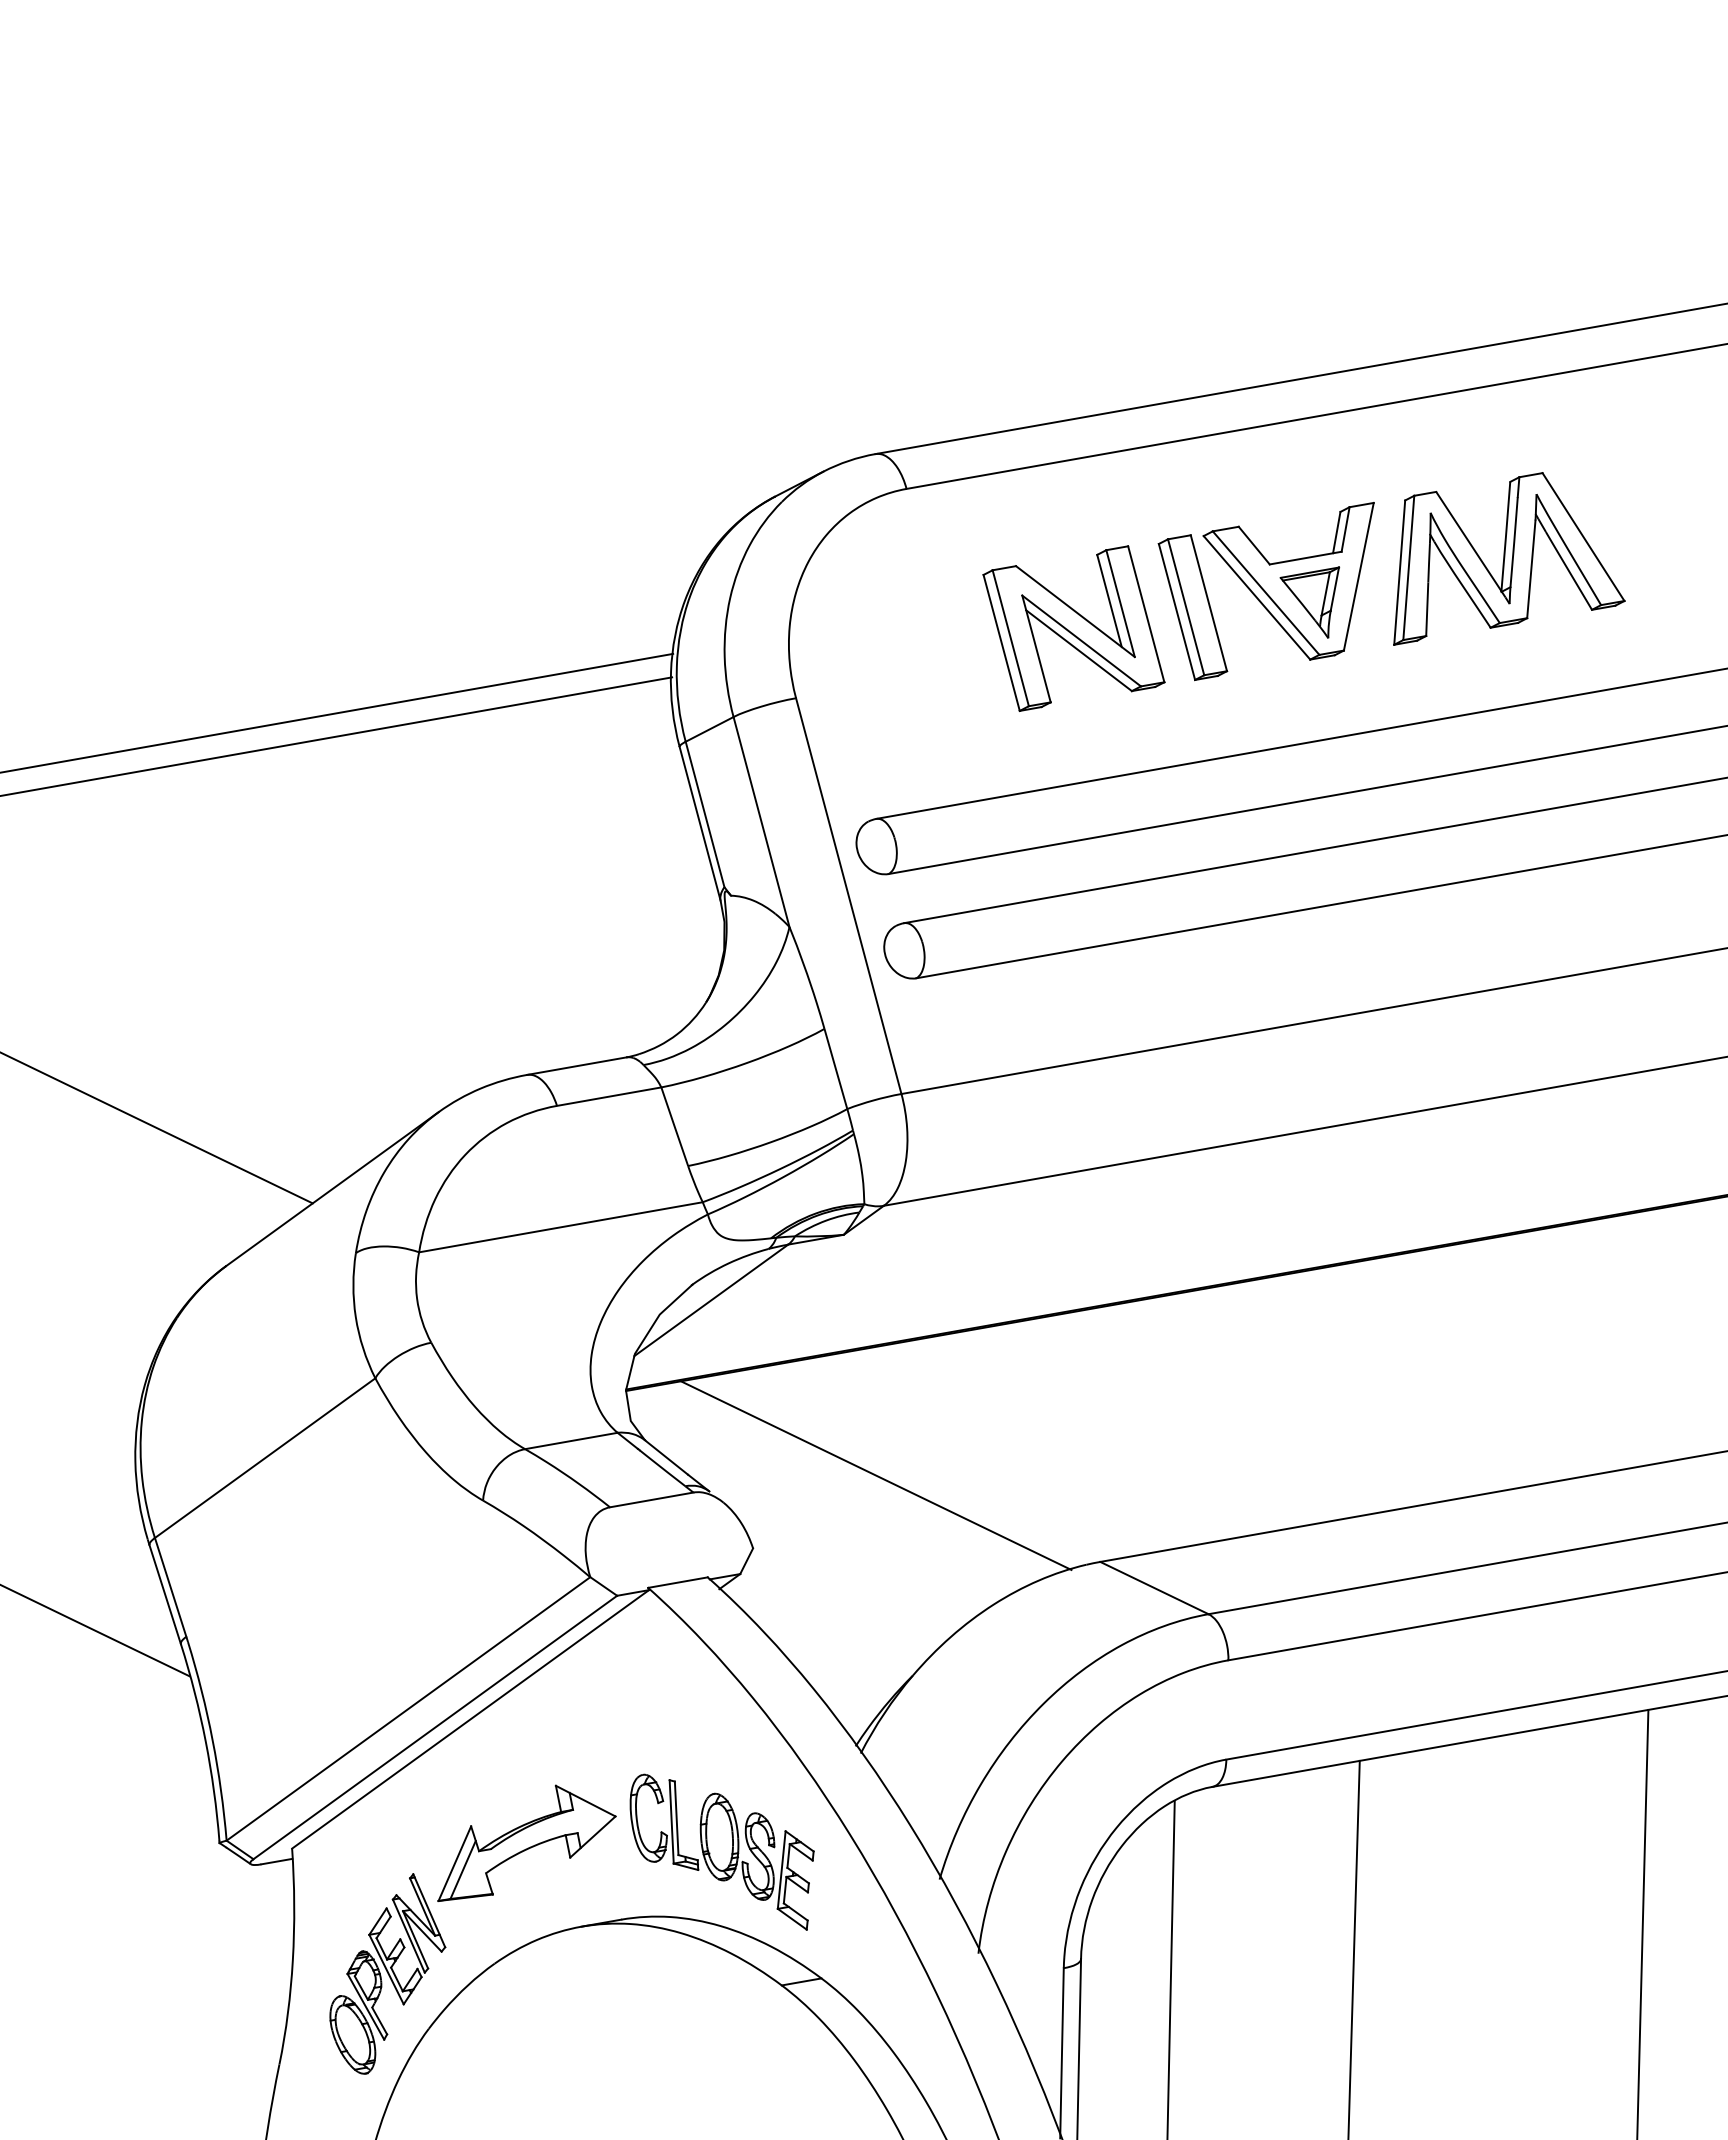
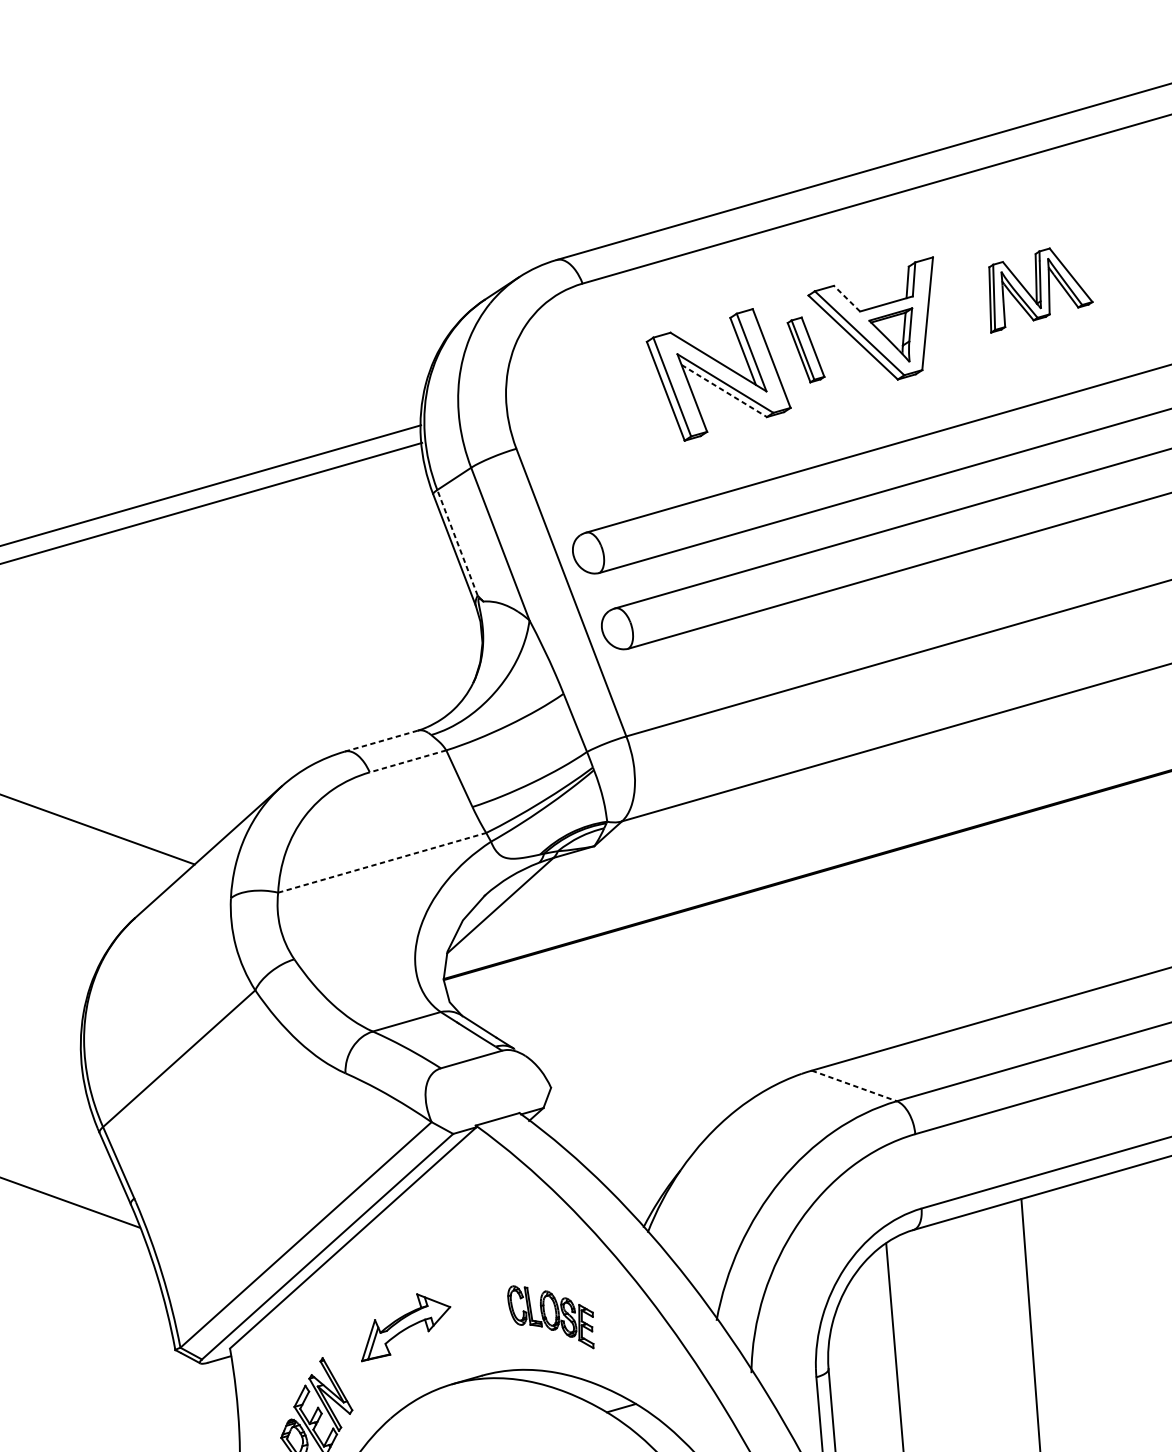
line: (1253, 545) -> (846, 298), solid -> dashed
part: (1509, 558) -> (1038, 288), size x0.6
part: (1192, 607) -> (805, 349), size x0.6
line: (1079, 650) -> (724, 390), solid -> dashed
line: (704, 813) -> (457, 542), solid -> dashed
line: (576, 1066) -> (381, 741), solid -> dashed
line: (609, 1096) -> (408, 761), solid -> dashed
line: (560, 1227) -> (381, 863), solid -> dashed
line: (875, 1475) -> (636, 1023), removed
line: (1154, 1588) -> (854, 1086), solid -> dashed
part: (526, 1842) -> (404, 1325), size x0.7
part: (721, 1851) -> (551, 1316), size x0.6

